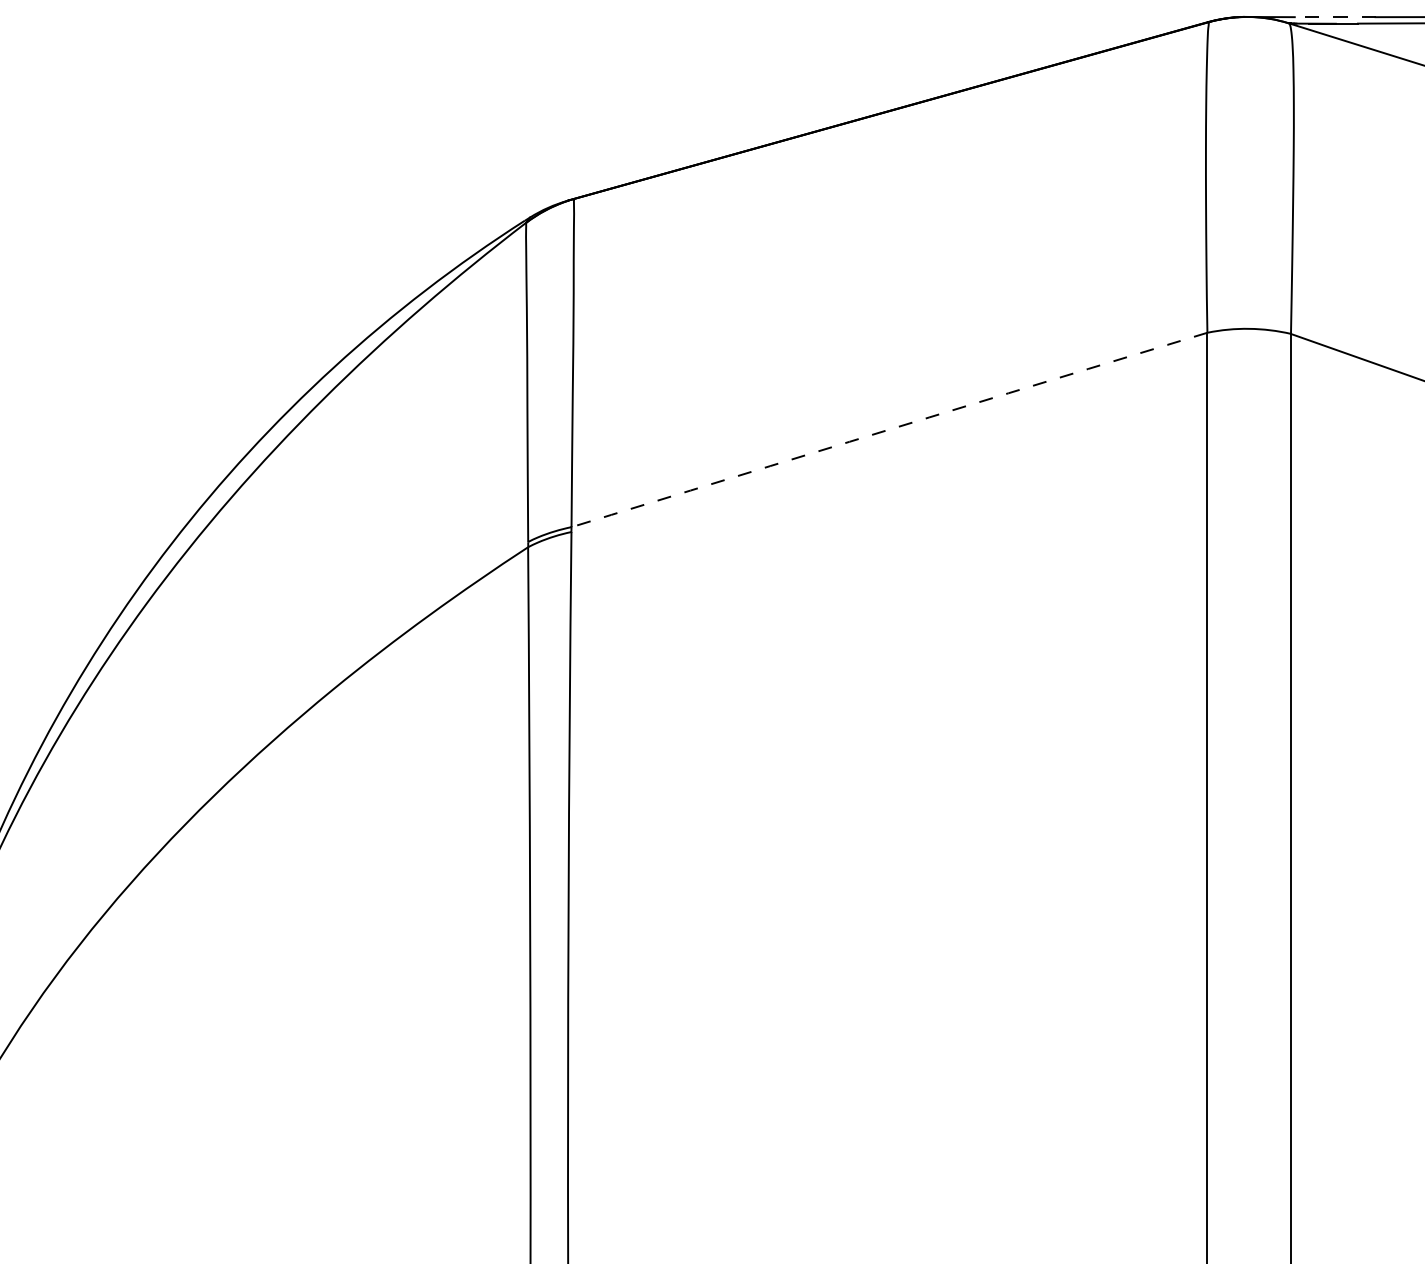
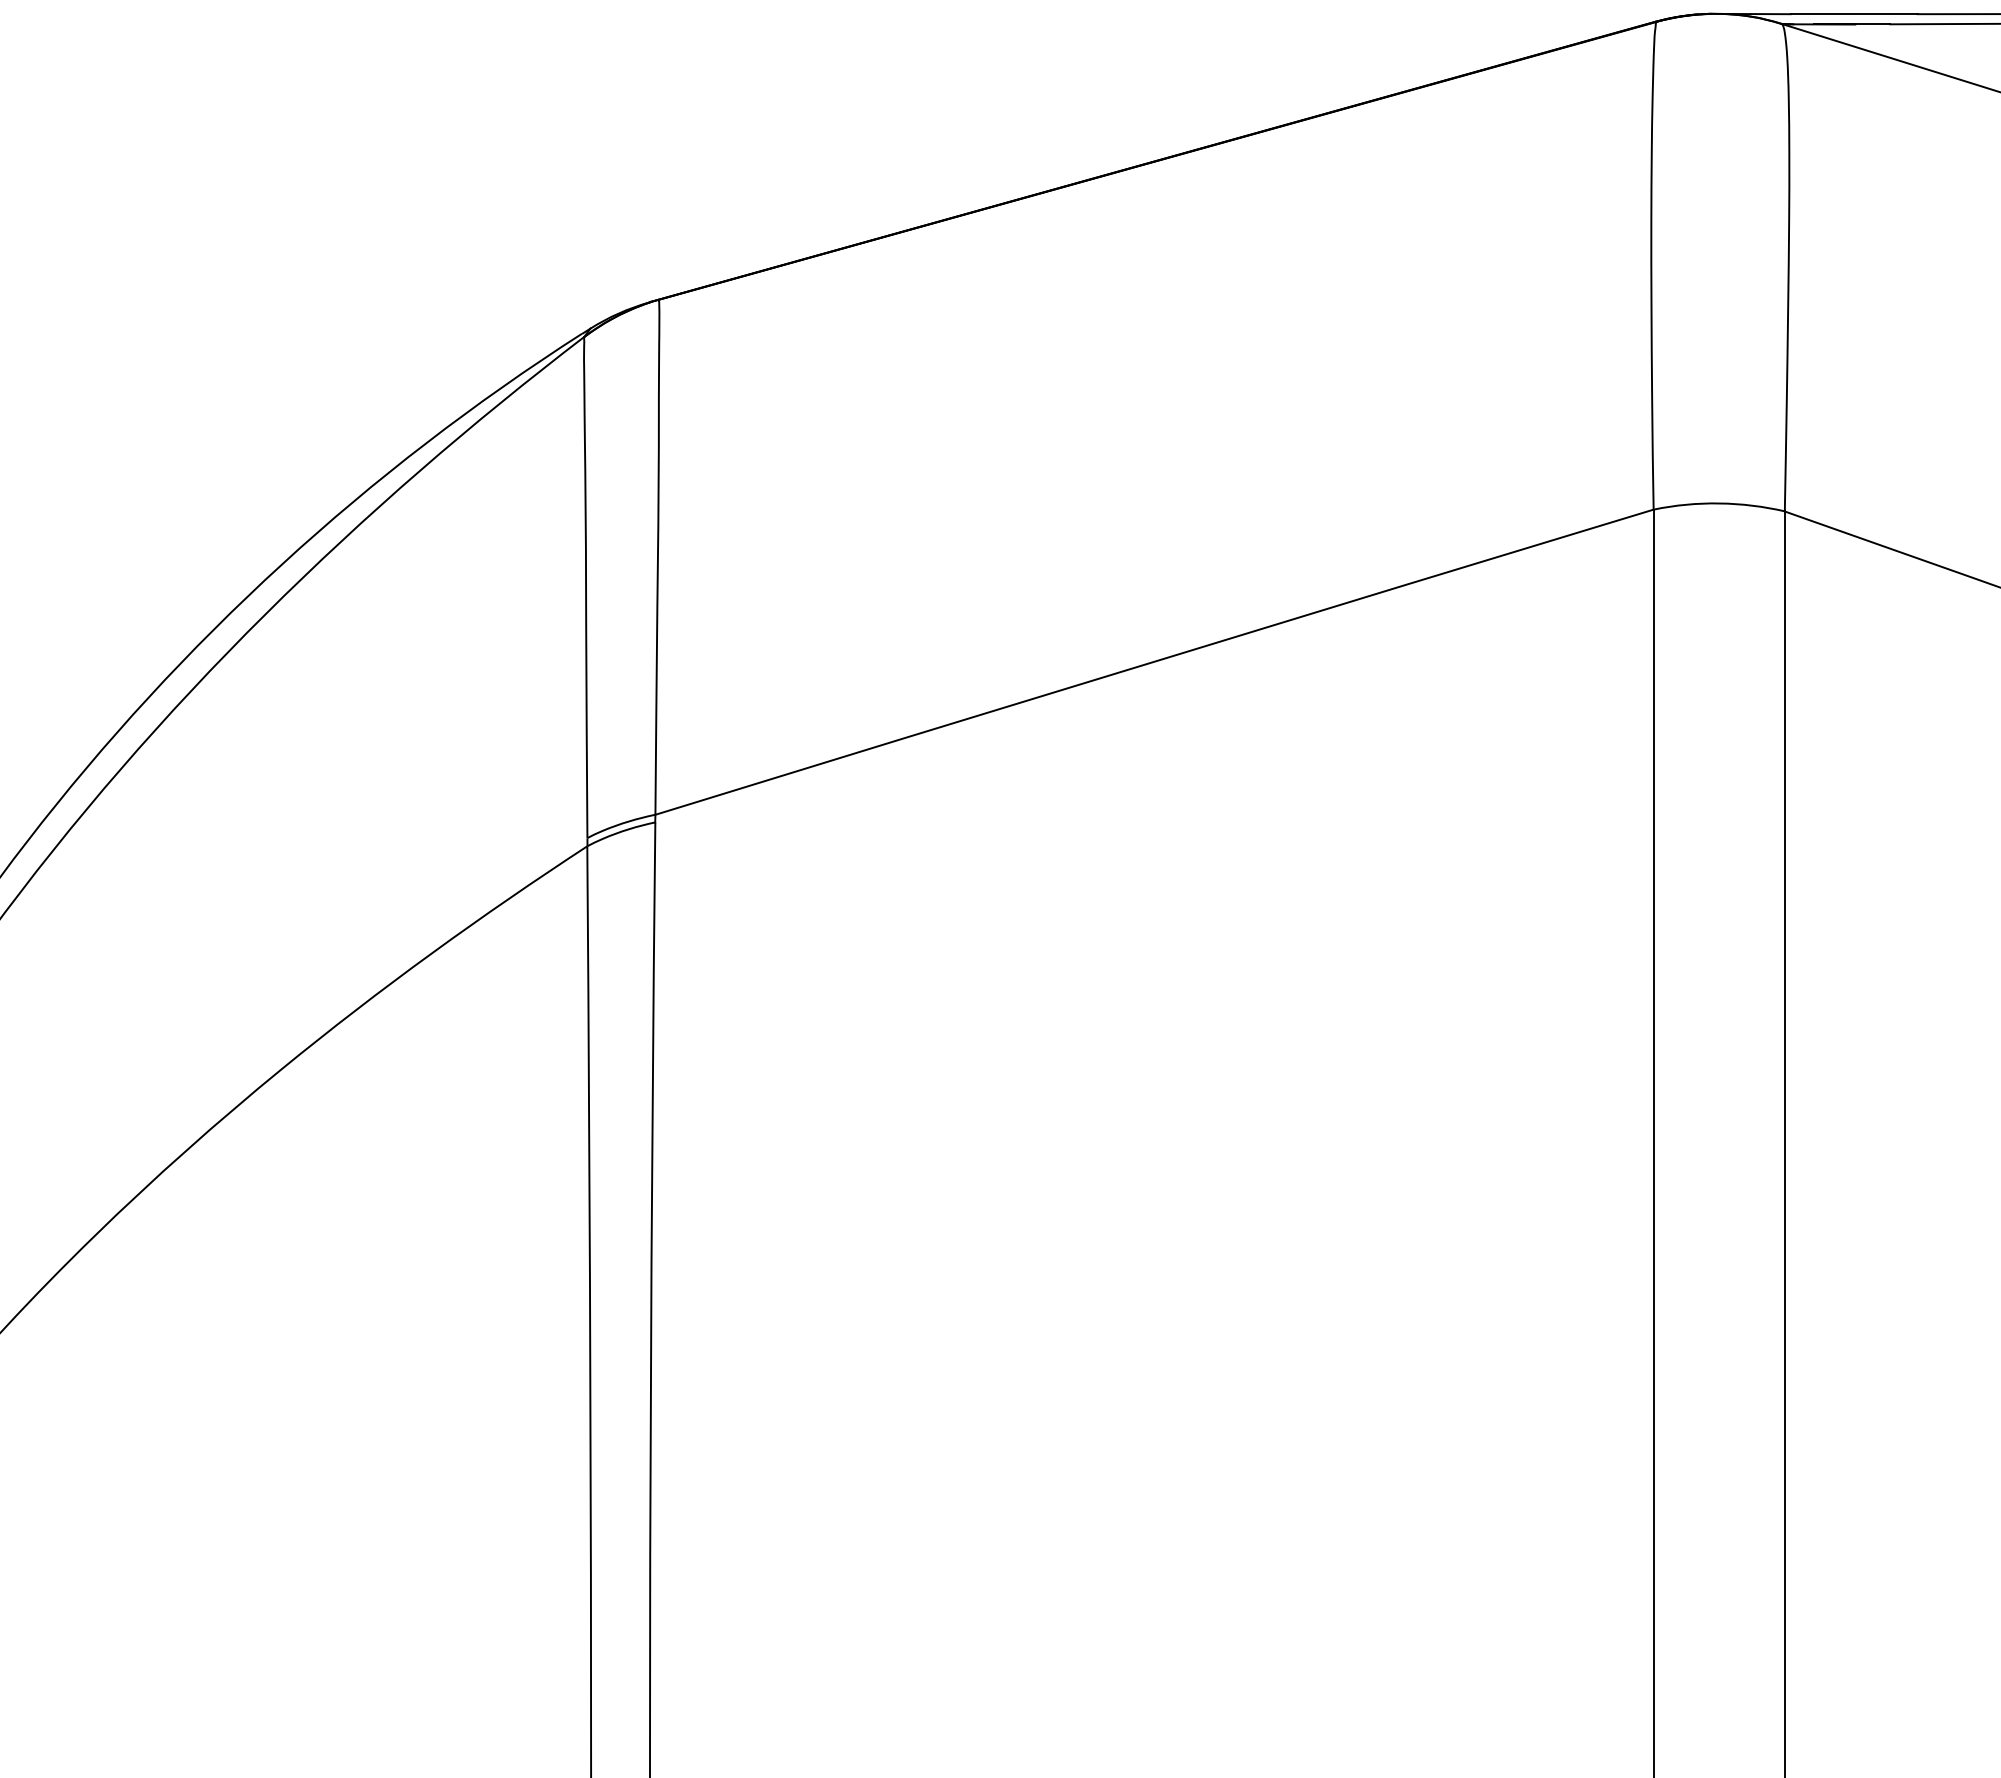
line: (1334, 17) -> (1853, 14), dashed -> solid
arc: (889, 429) -> (1154, 661), dashed -> solid

